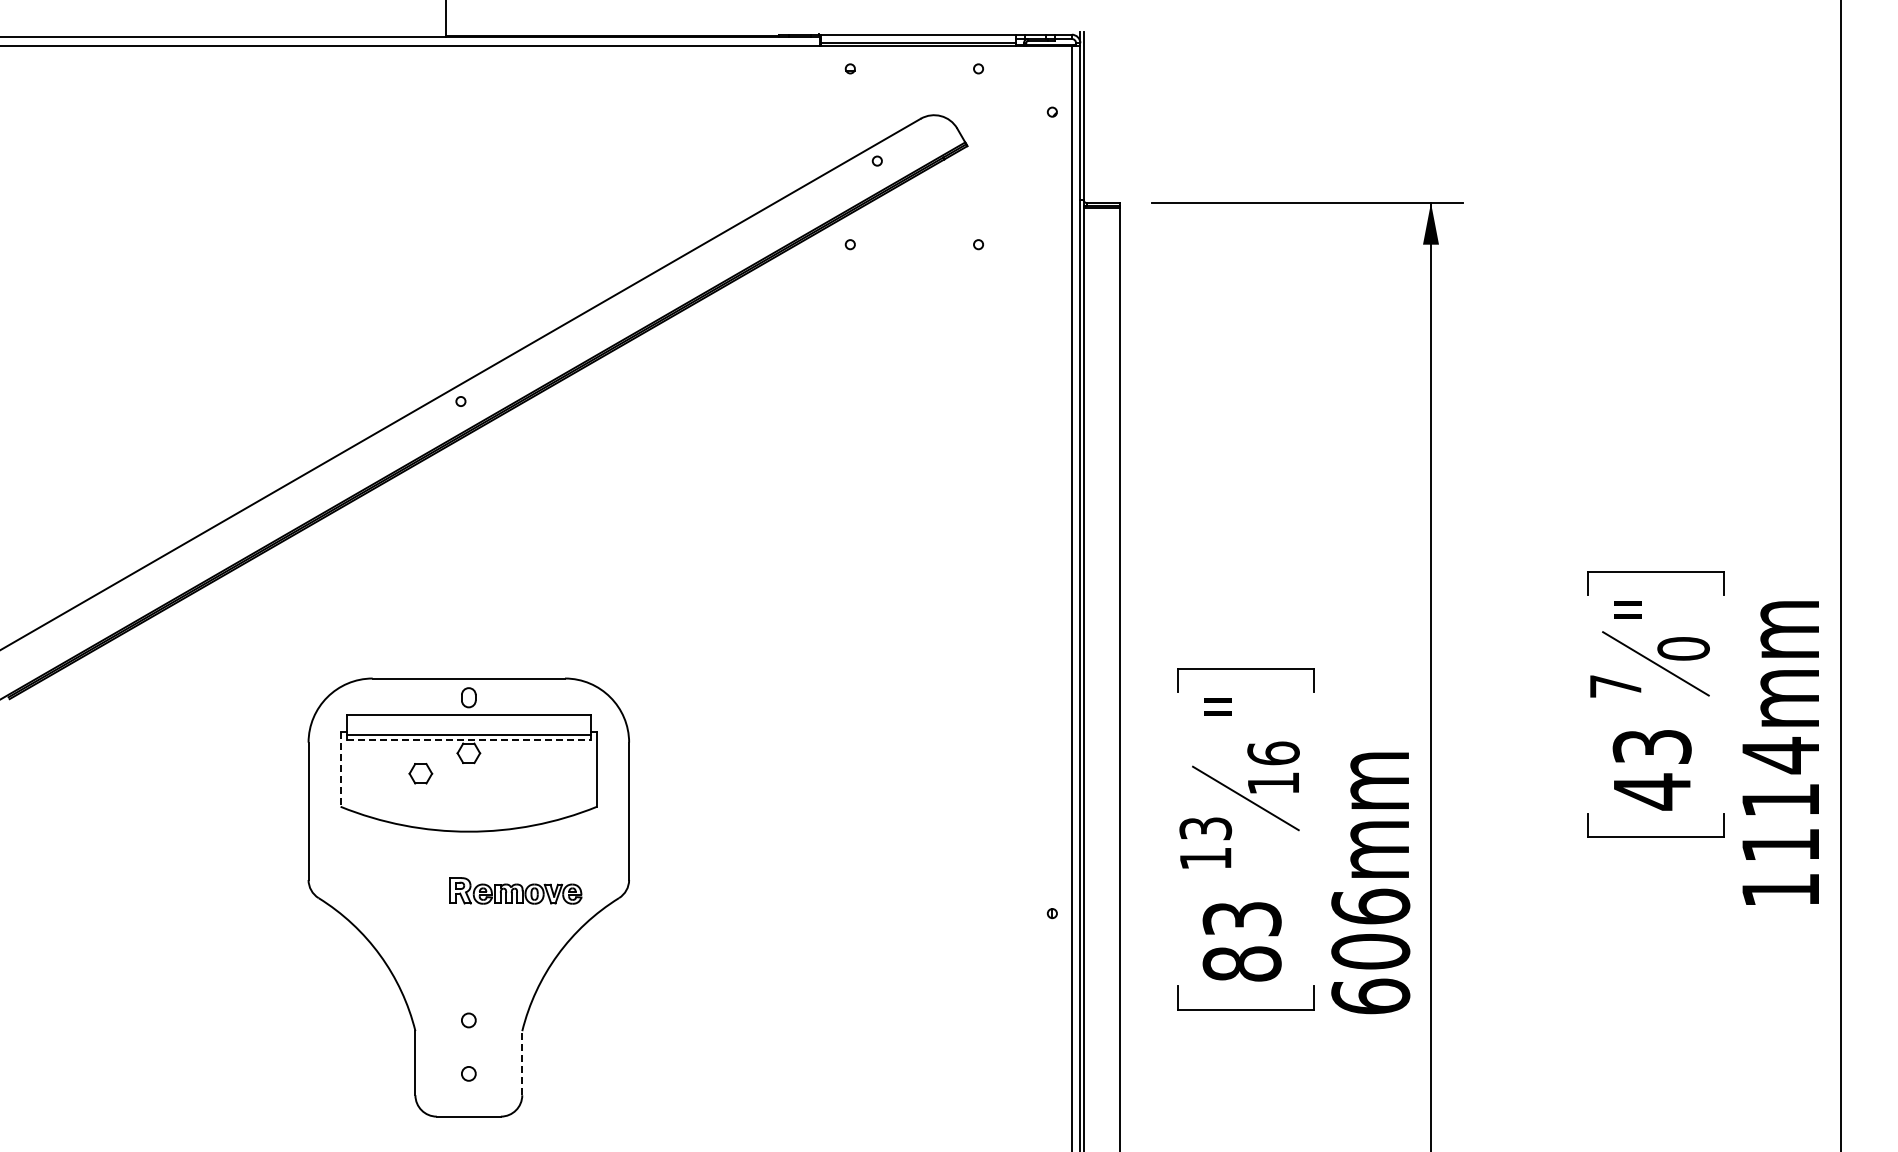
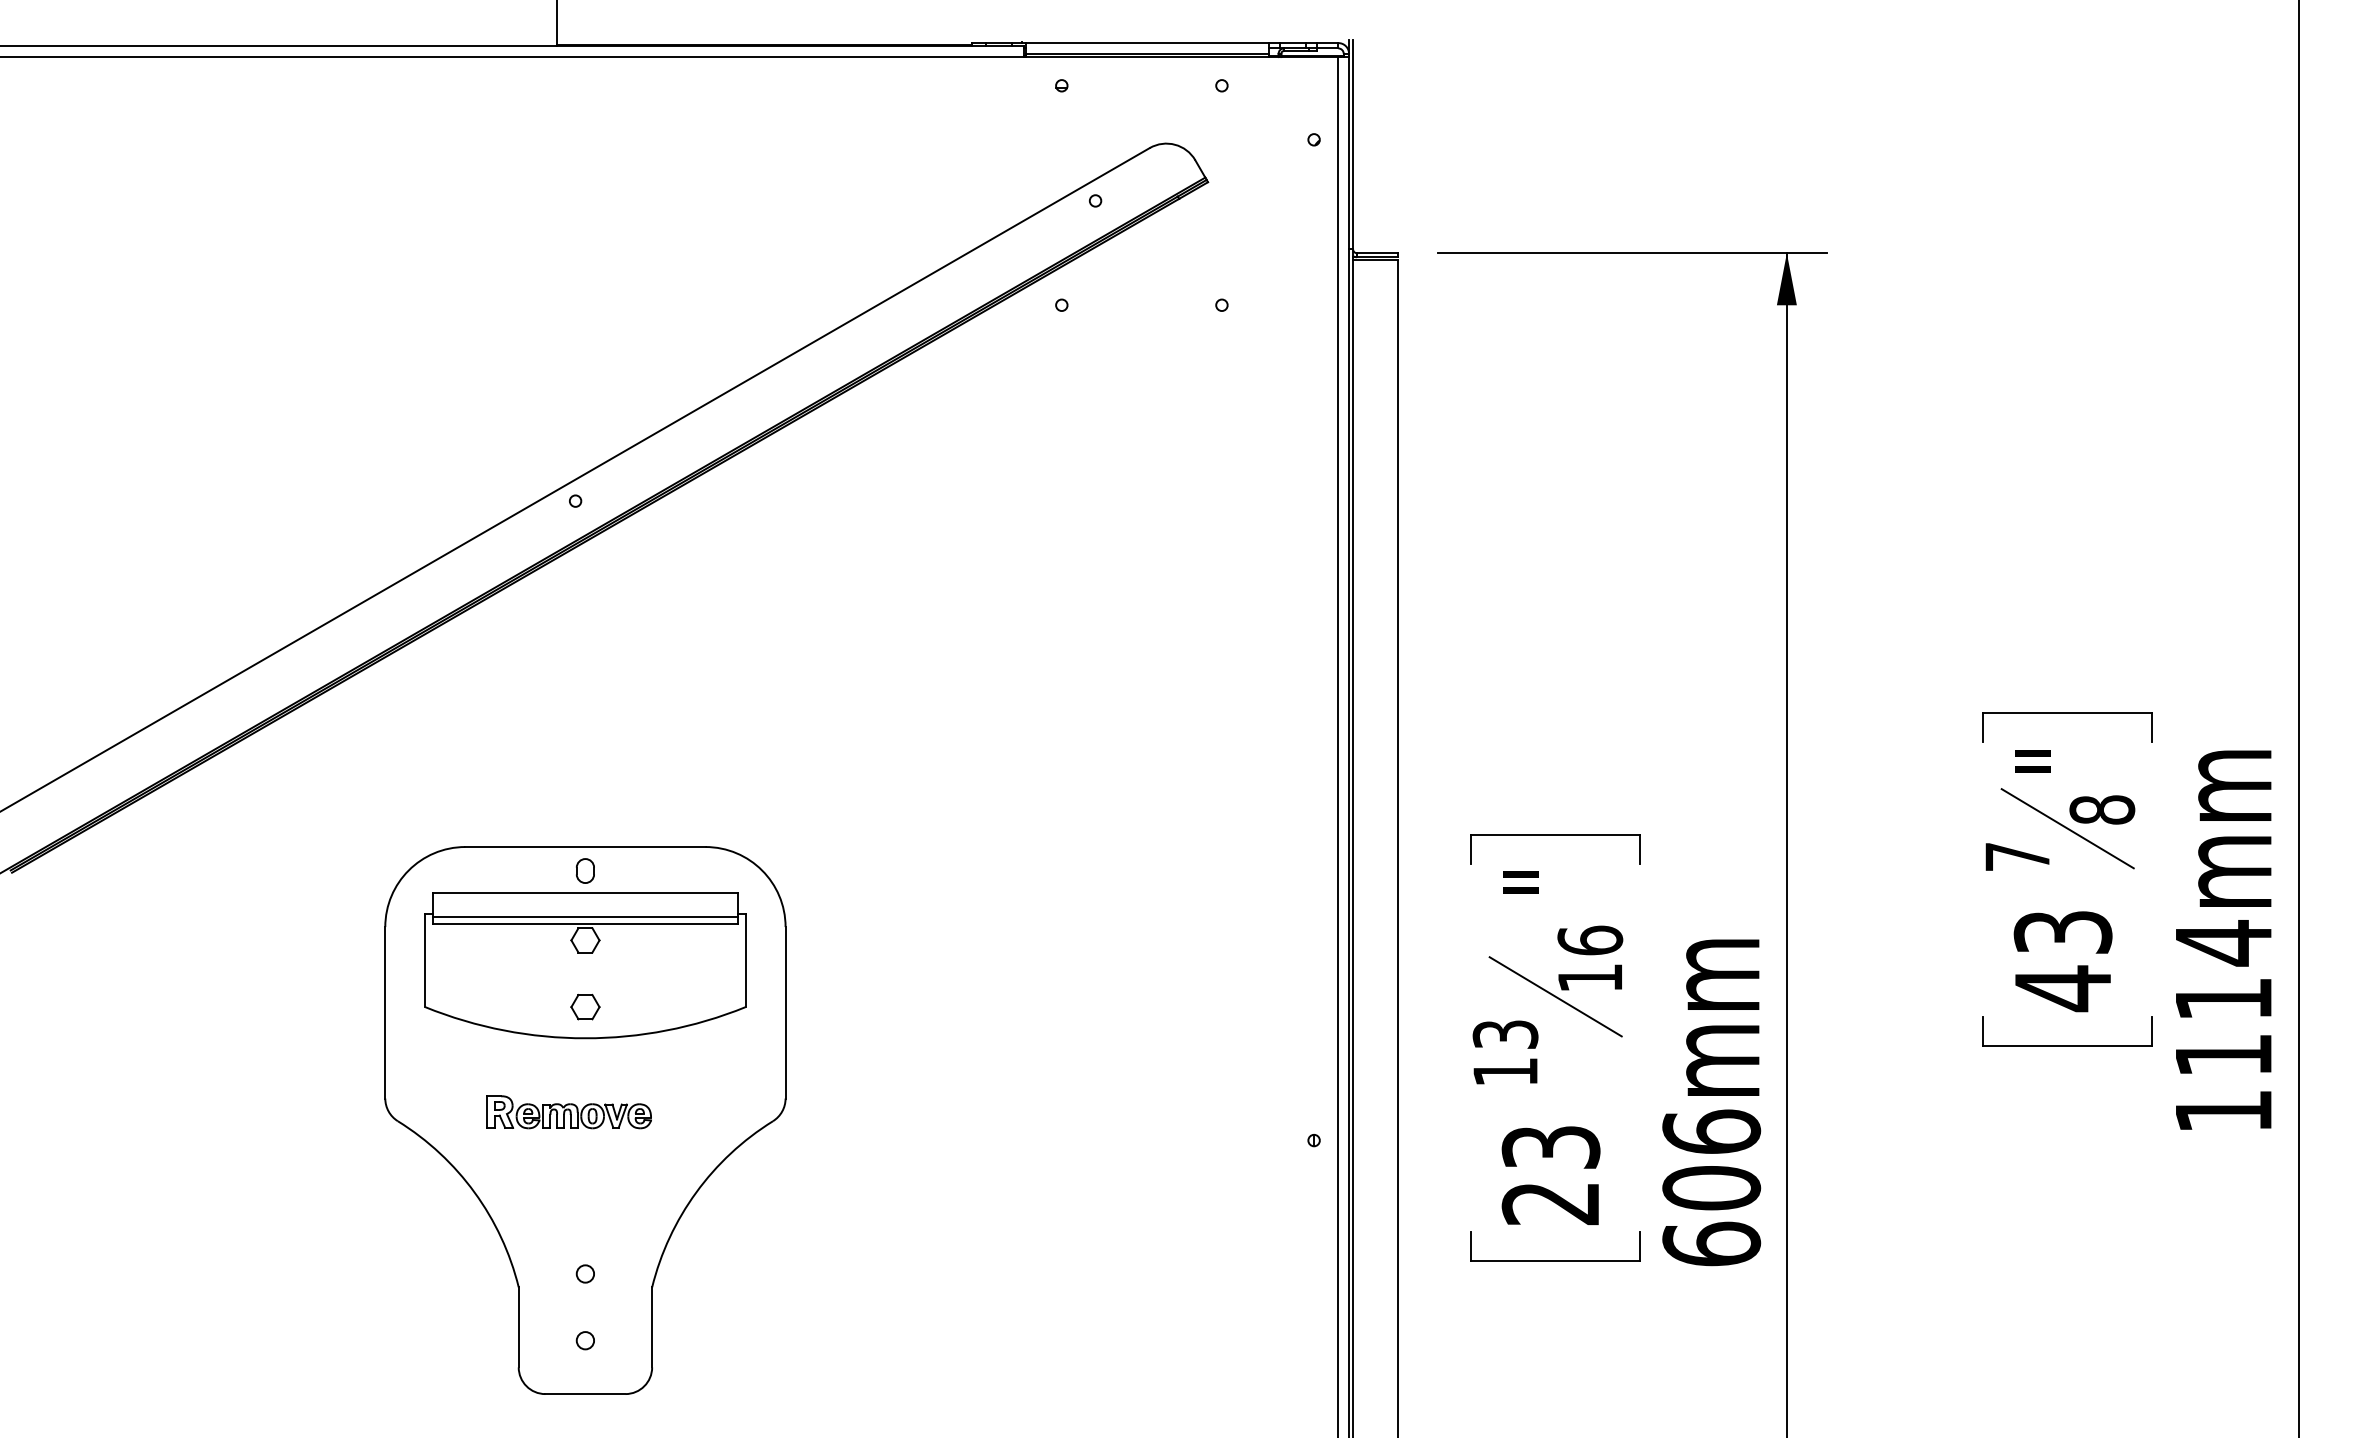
text: (1683, 648) -> (2102, 809), 0 -> 8
line: (468, 740) -> (584, 924), dashed -> solid
line: (340, 769) -> (425, 960), dashed -> solid
part: (420, 773) -> (584, 1006), moved
part: (515, 890) -> (568, 1111), moved
text: (1241, 963) -> (1550, 1202), 83 -> 23
line: (522, 1062) -> (652, 1326), dashed -> solid

